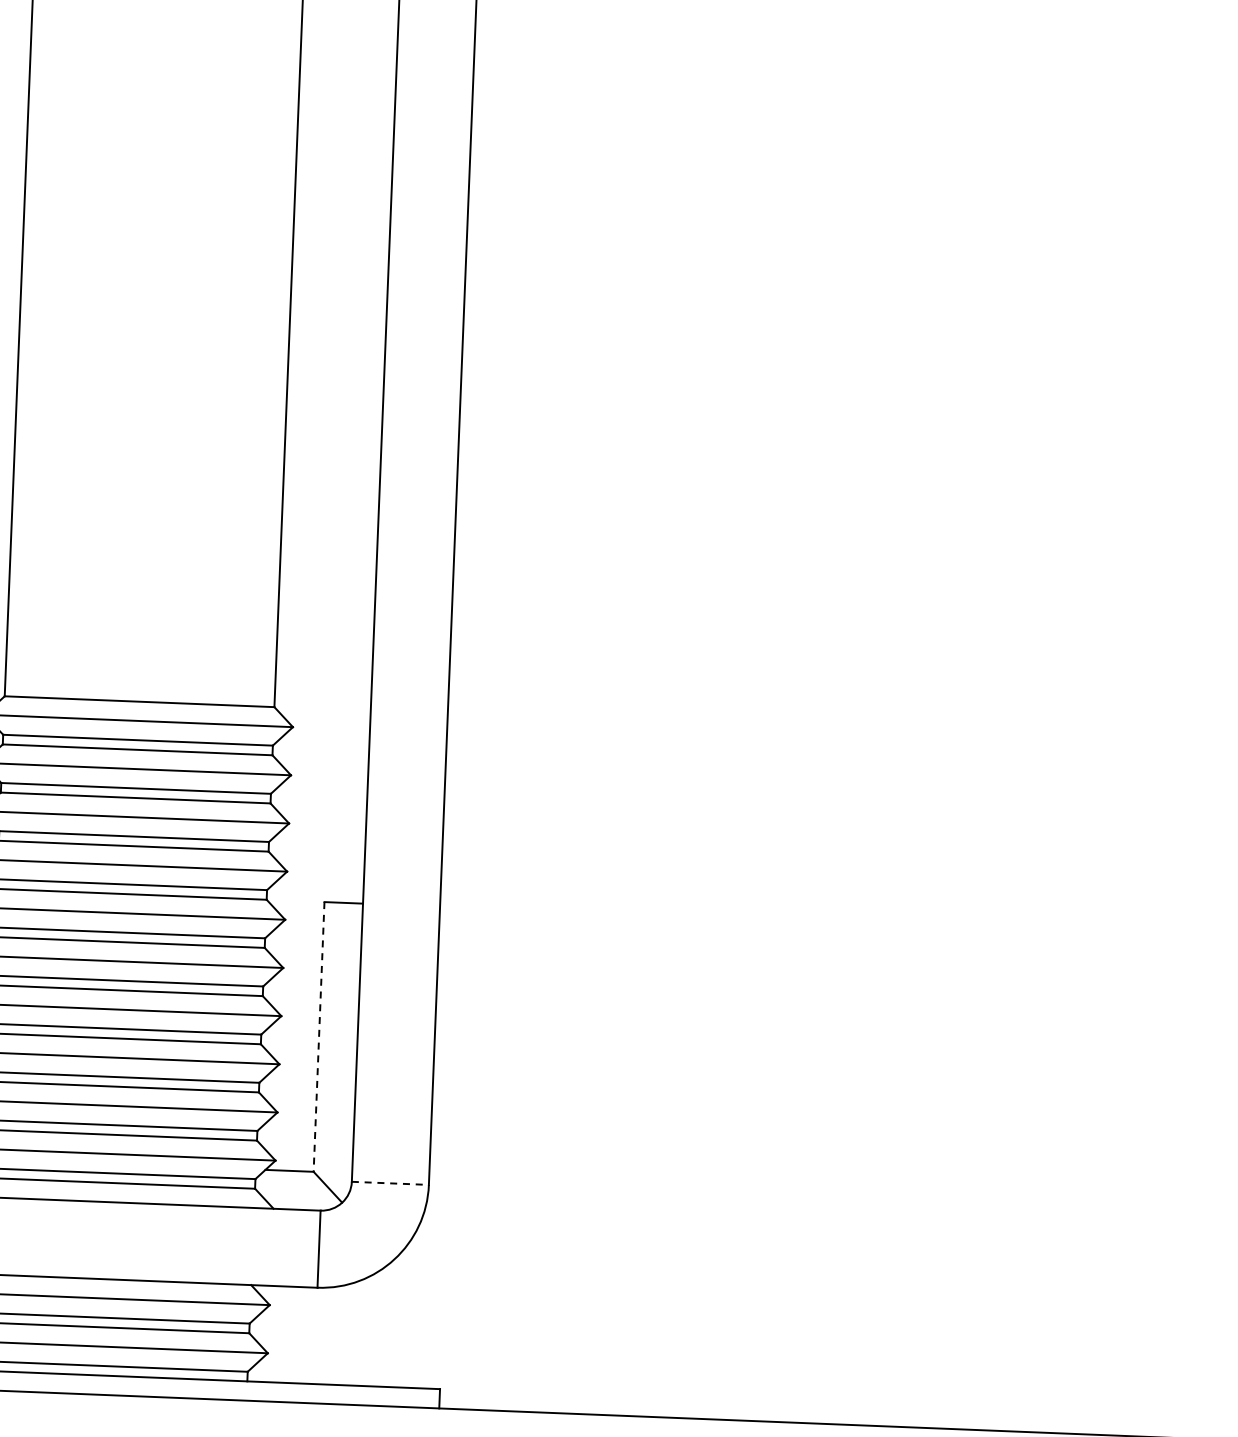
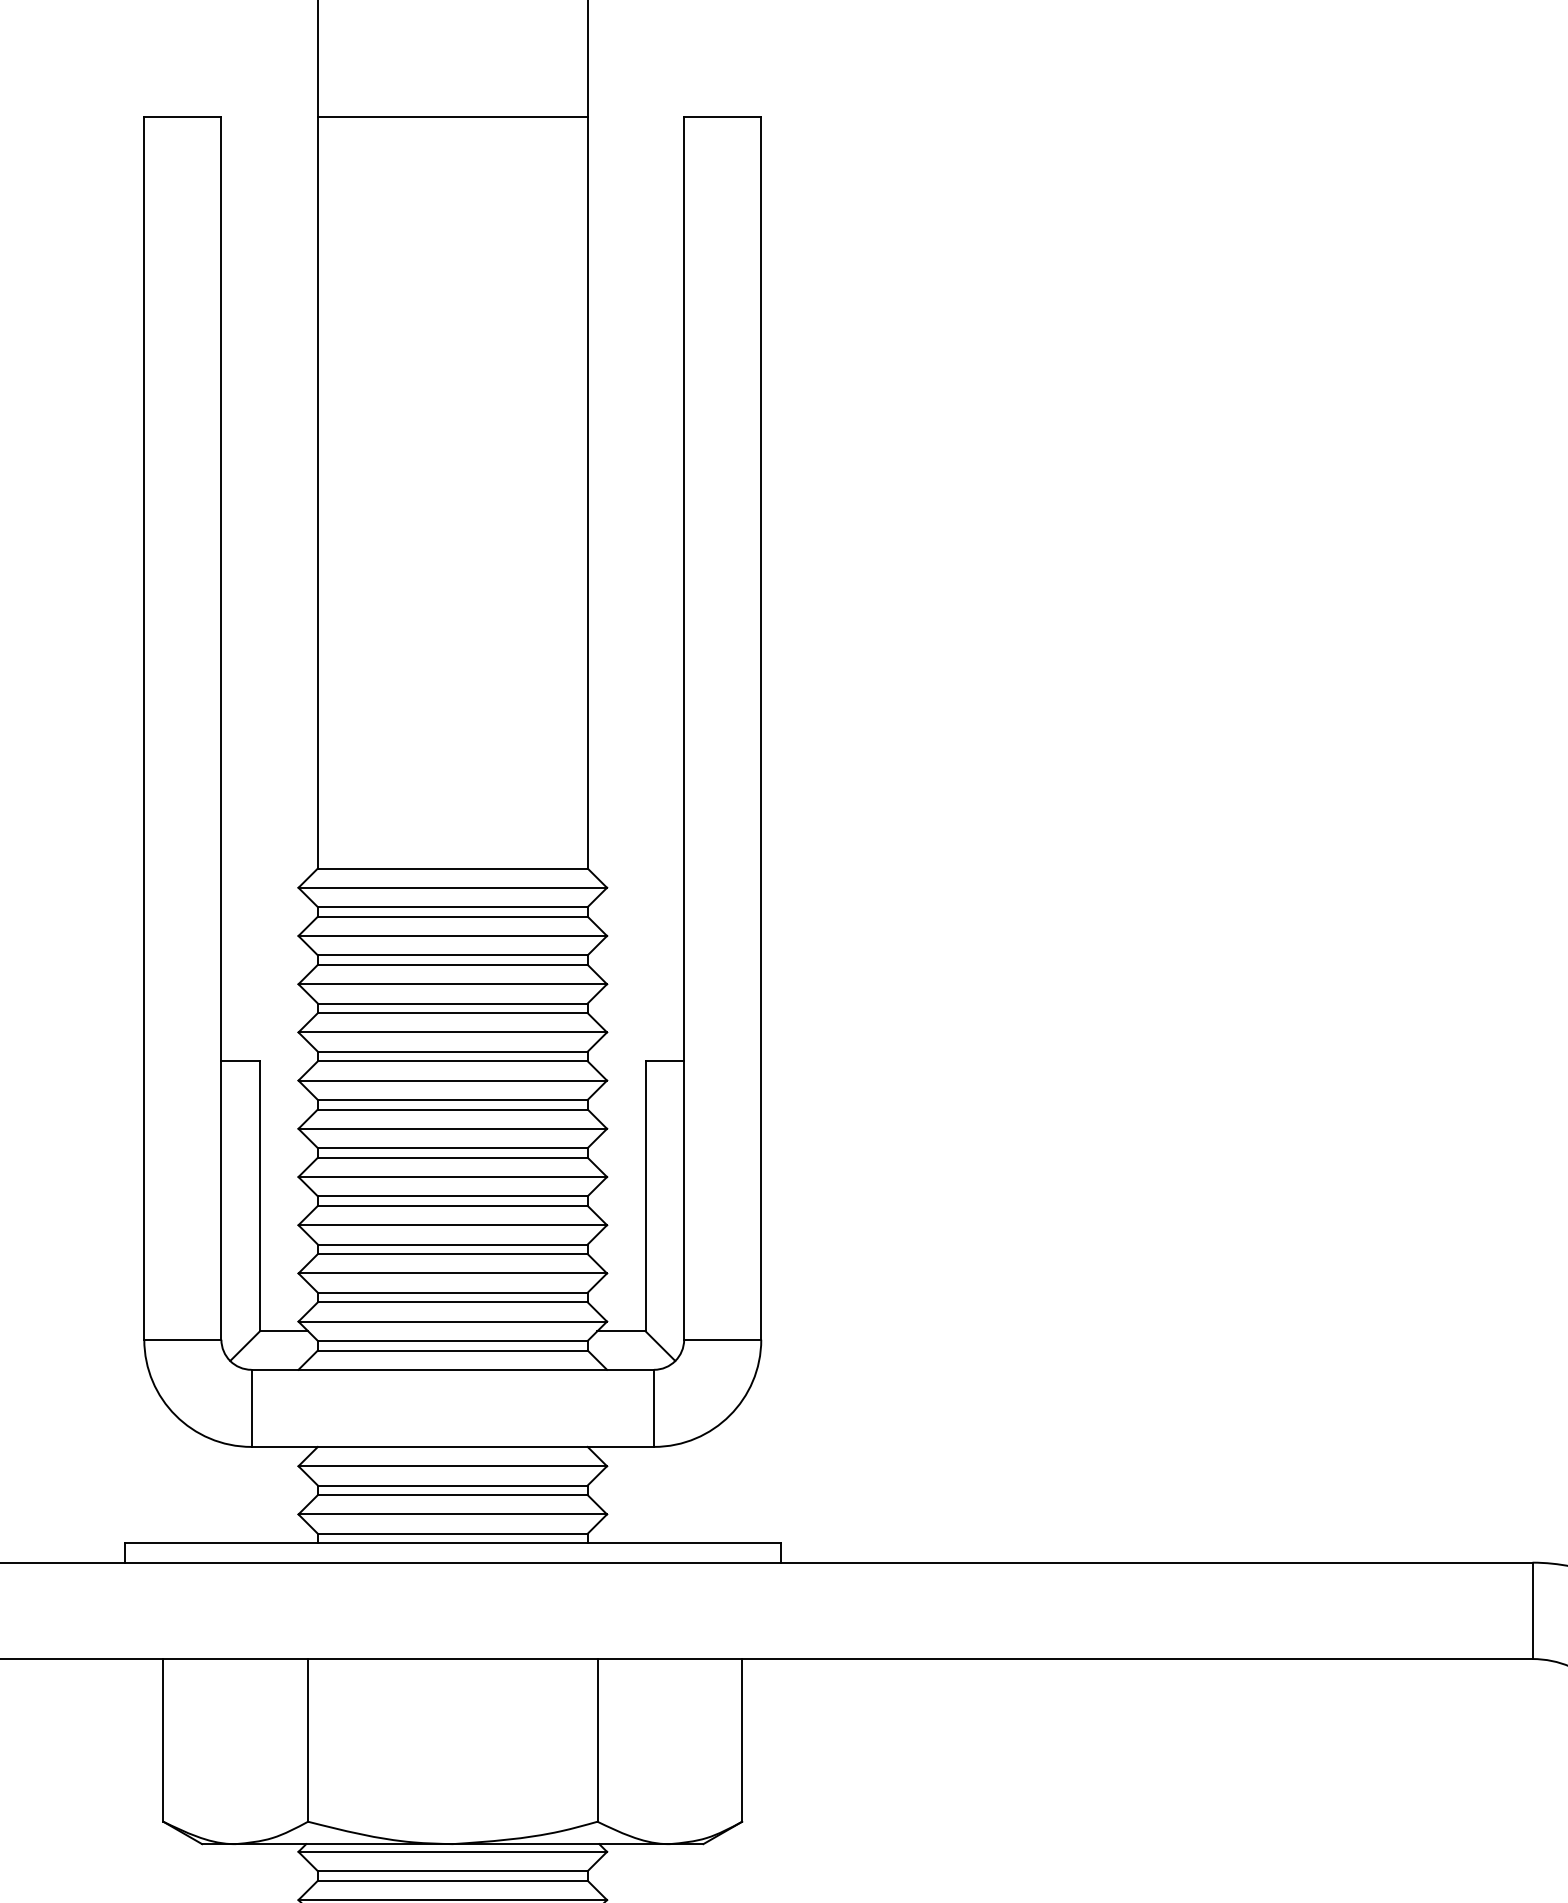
line: (318, 1037) -> (645, 1196), dashed -> solid
line: (390, 1183) -> (722, 1339), dashed -> solid

